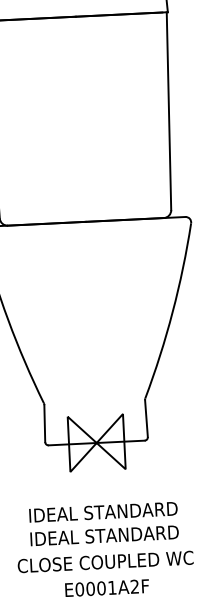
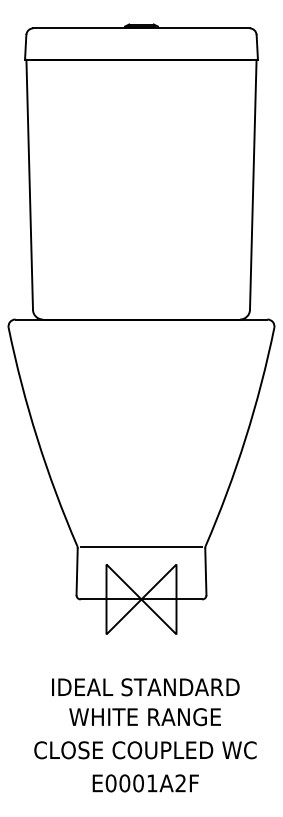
line: (94, 401) -> (141, 546), added
text: (104, 536) -> (145, 717), IDEAL STANDARD -> WHITE RANGE

